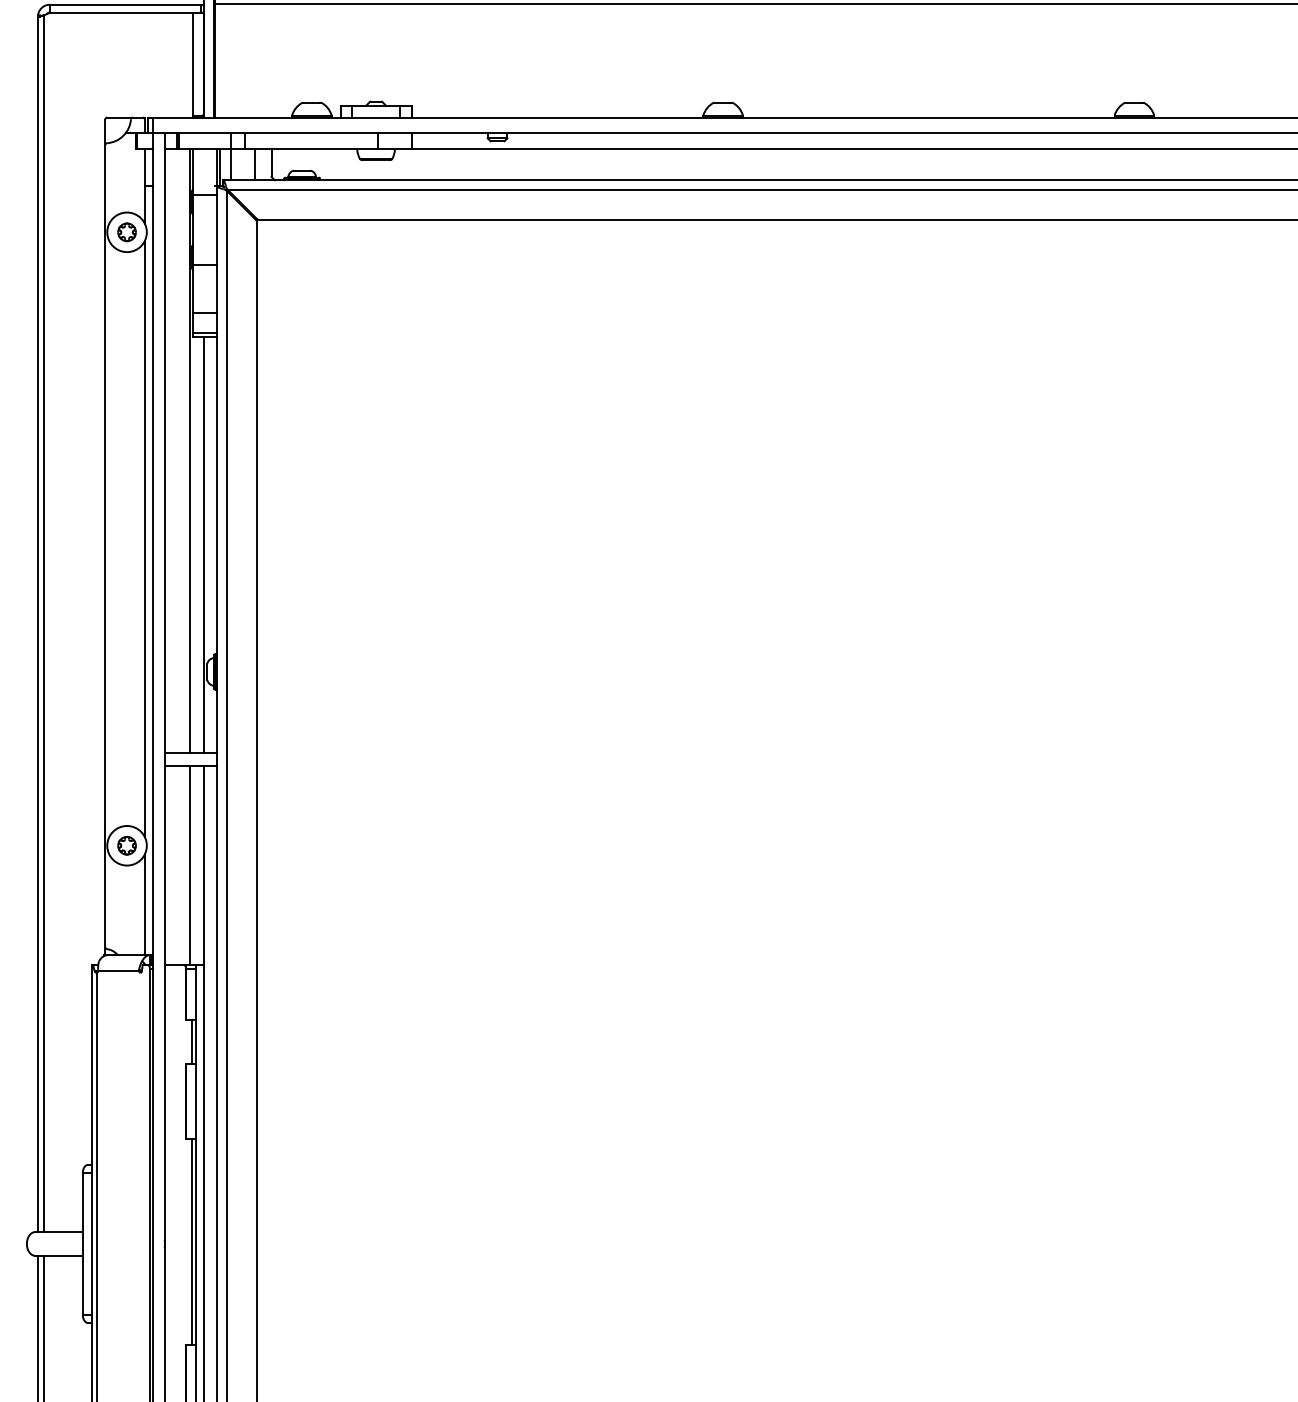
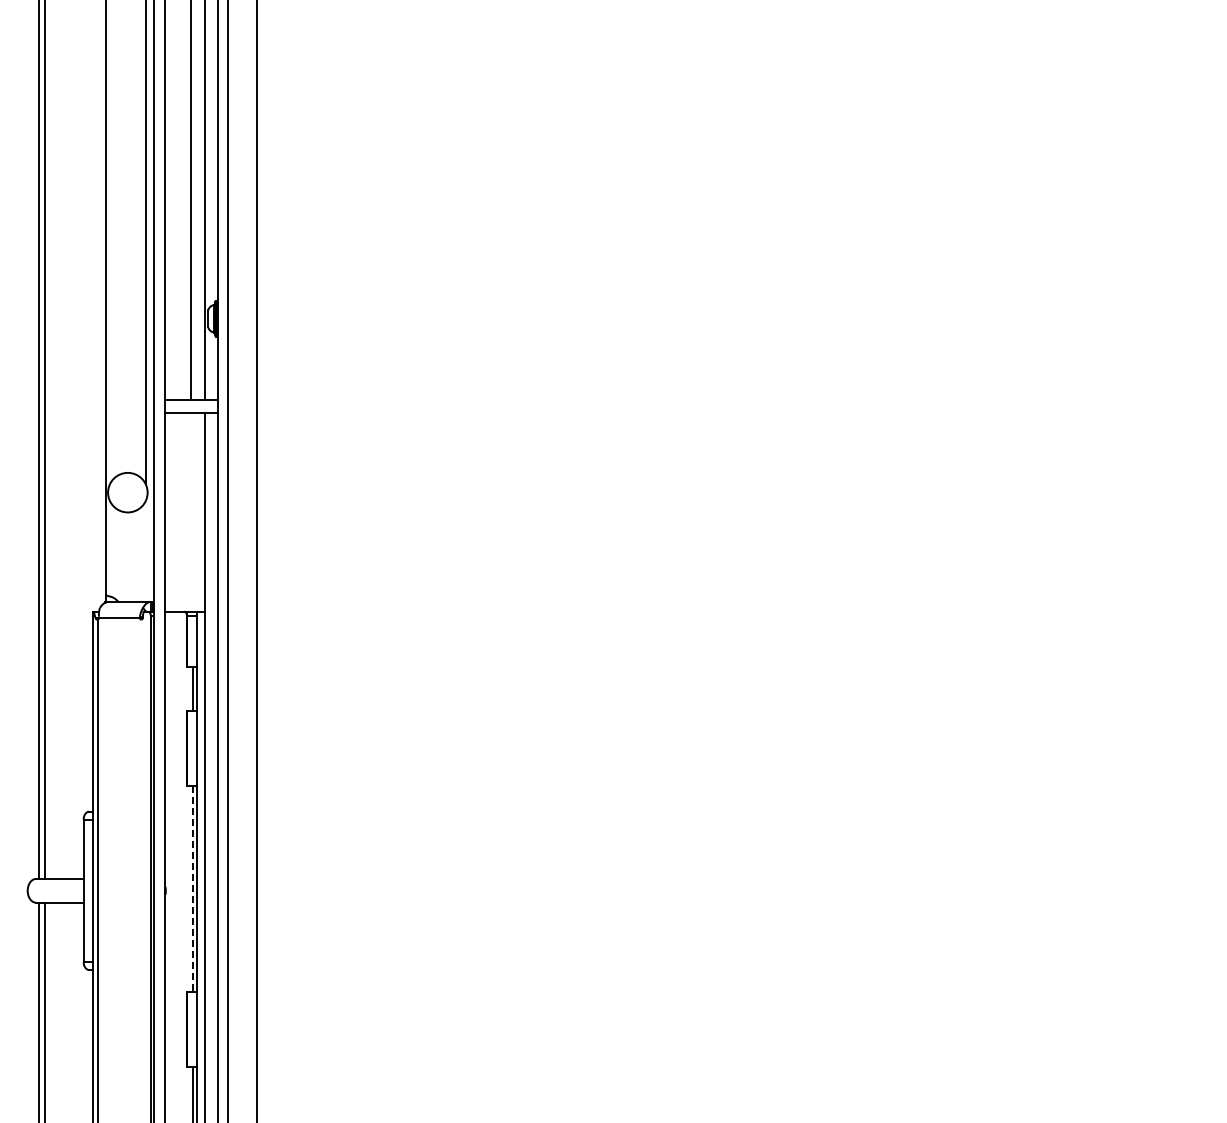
part: (126, 845) -> (127, 492), removed
line: (190, 865) -> (191, 512), removed
line: (144, 904) -> (145, 551), removed
line: (191, 1241) -> (192, 888), solid -> dashed

